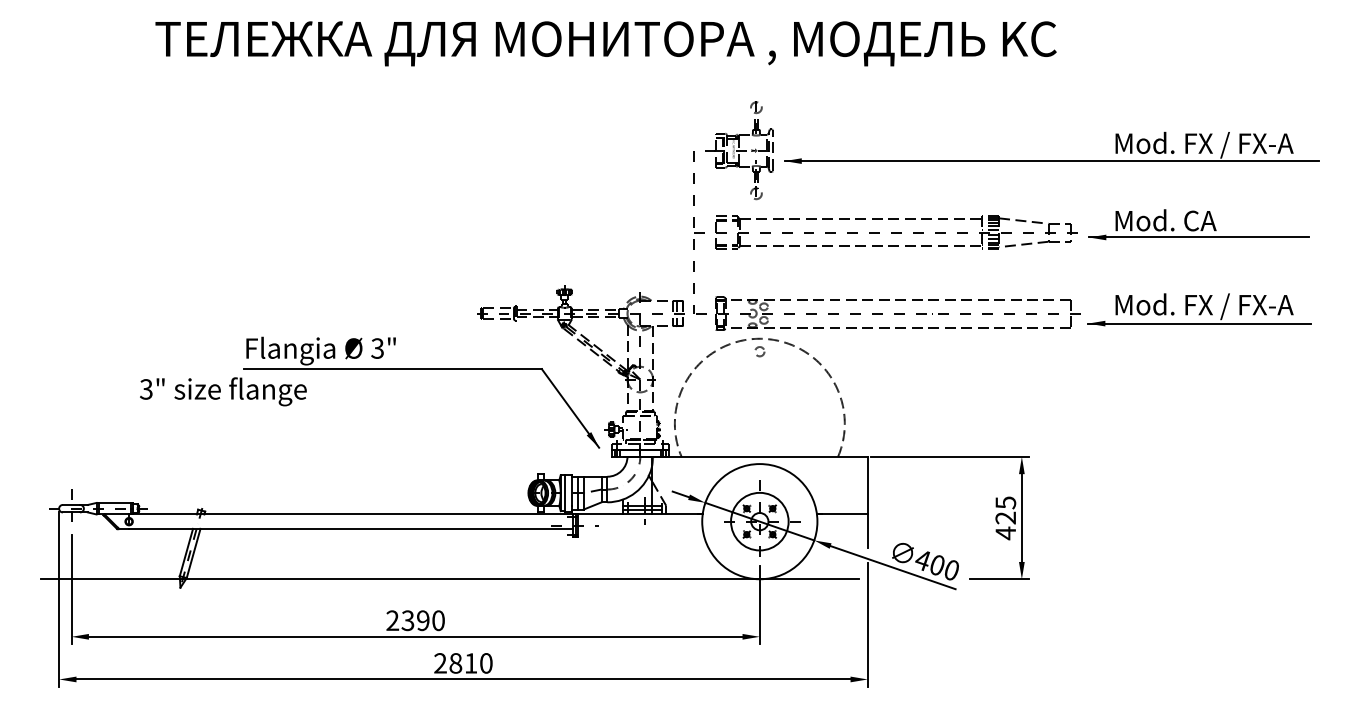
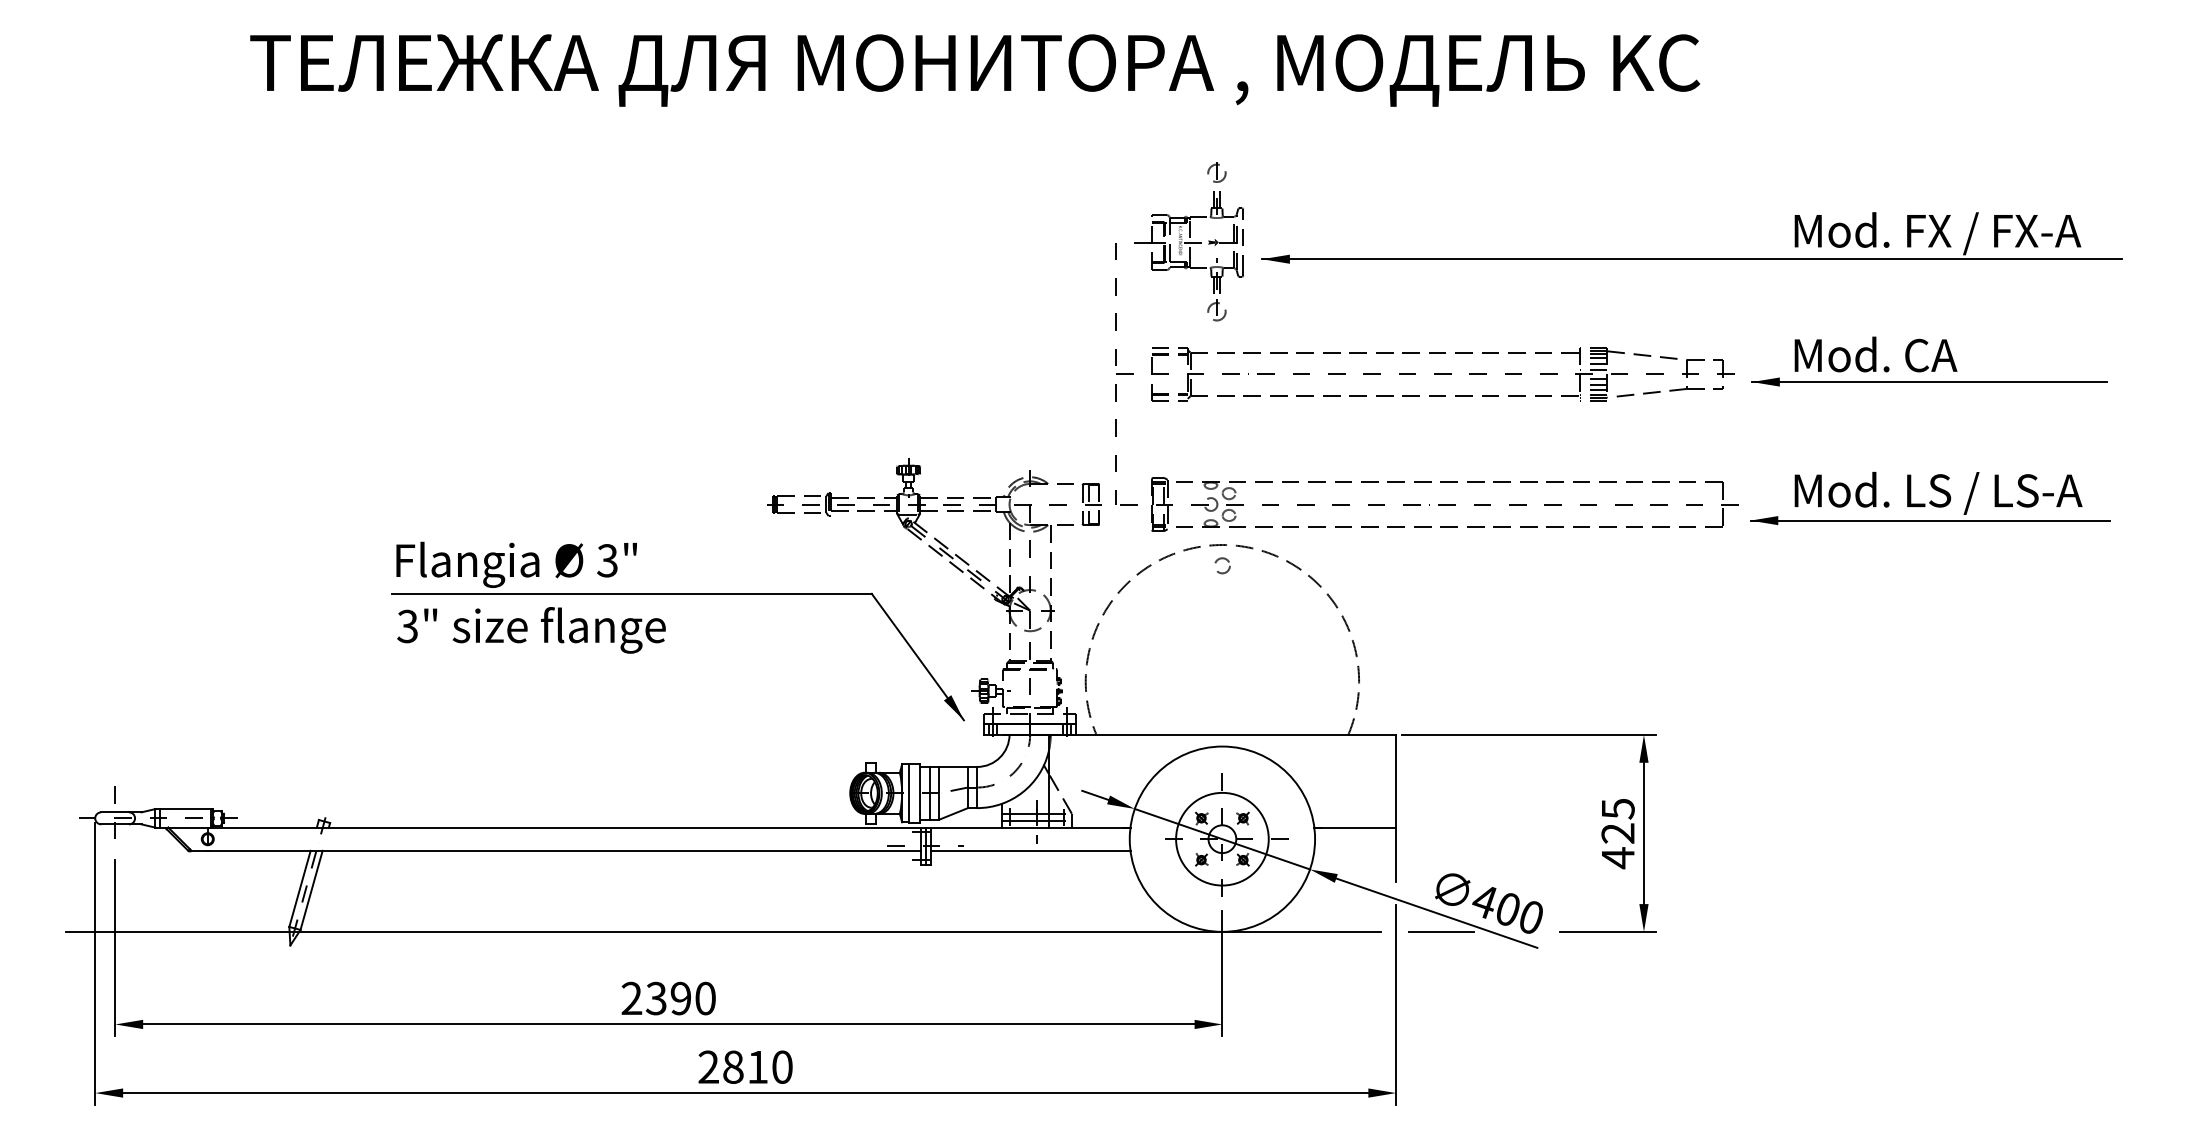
text: (1241, 306) -> (1997, 493), Mod. FX / FX-A -> Mod. LS / LS-A
text: (223, 391) -> (531, 629), moved
line: (640, 528) -> (1030, 850), added
line: (895, 579) -> (1440, 932), added

